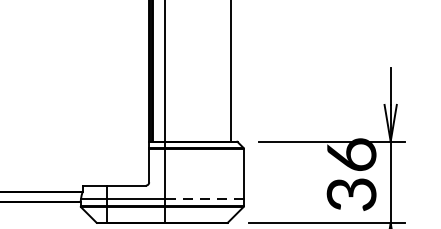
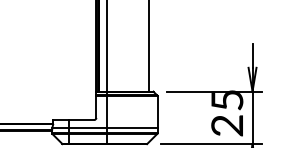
text: (351, 174) -> (227, 112), 36 -> 25
line: (205, 198) -> (132, 128), dashed -> solid

